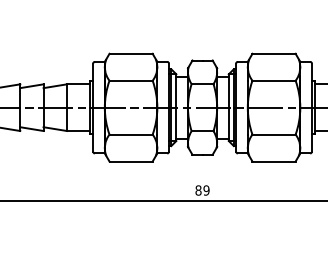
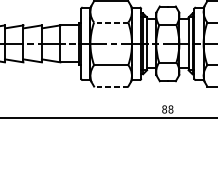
line: (131, 80) -> (111, 22), solid -> dashed
line: (131, 161) -> (111, 86), solid -> dashed
text: (206, 190) -> (170, 109), 89 -> 88

